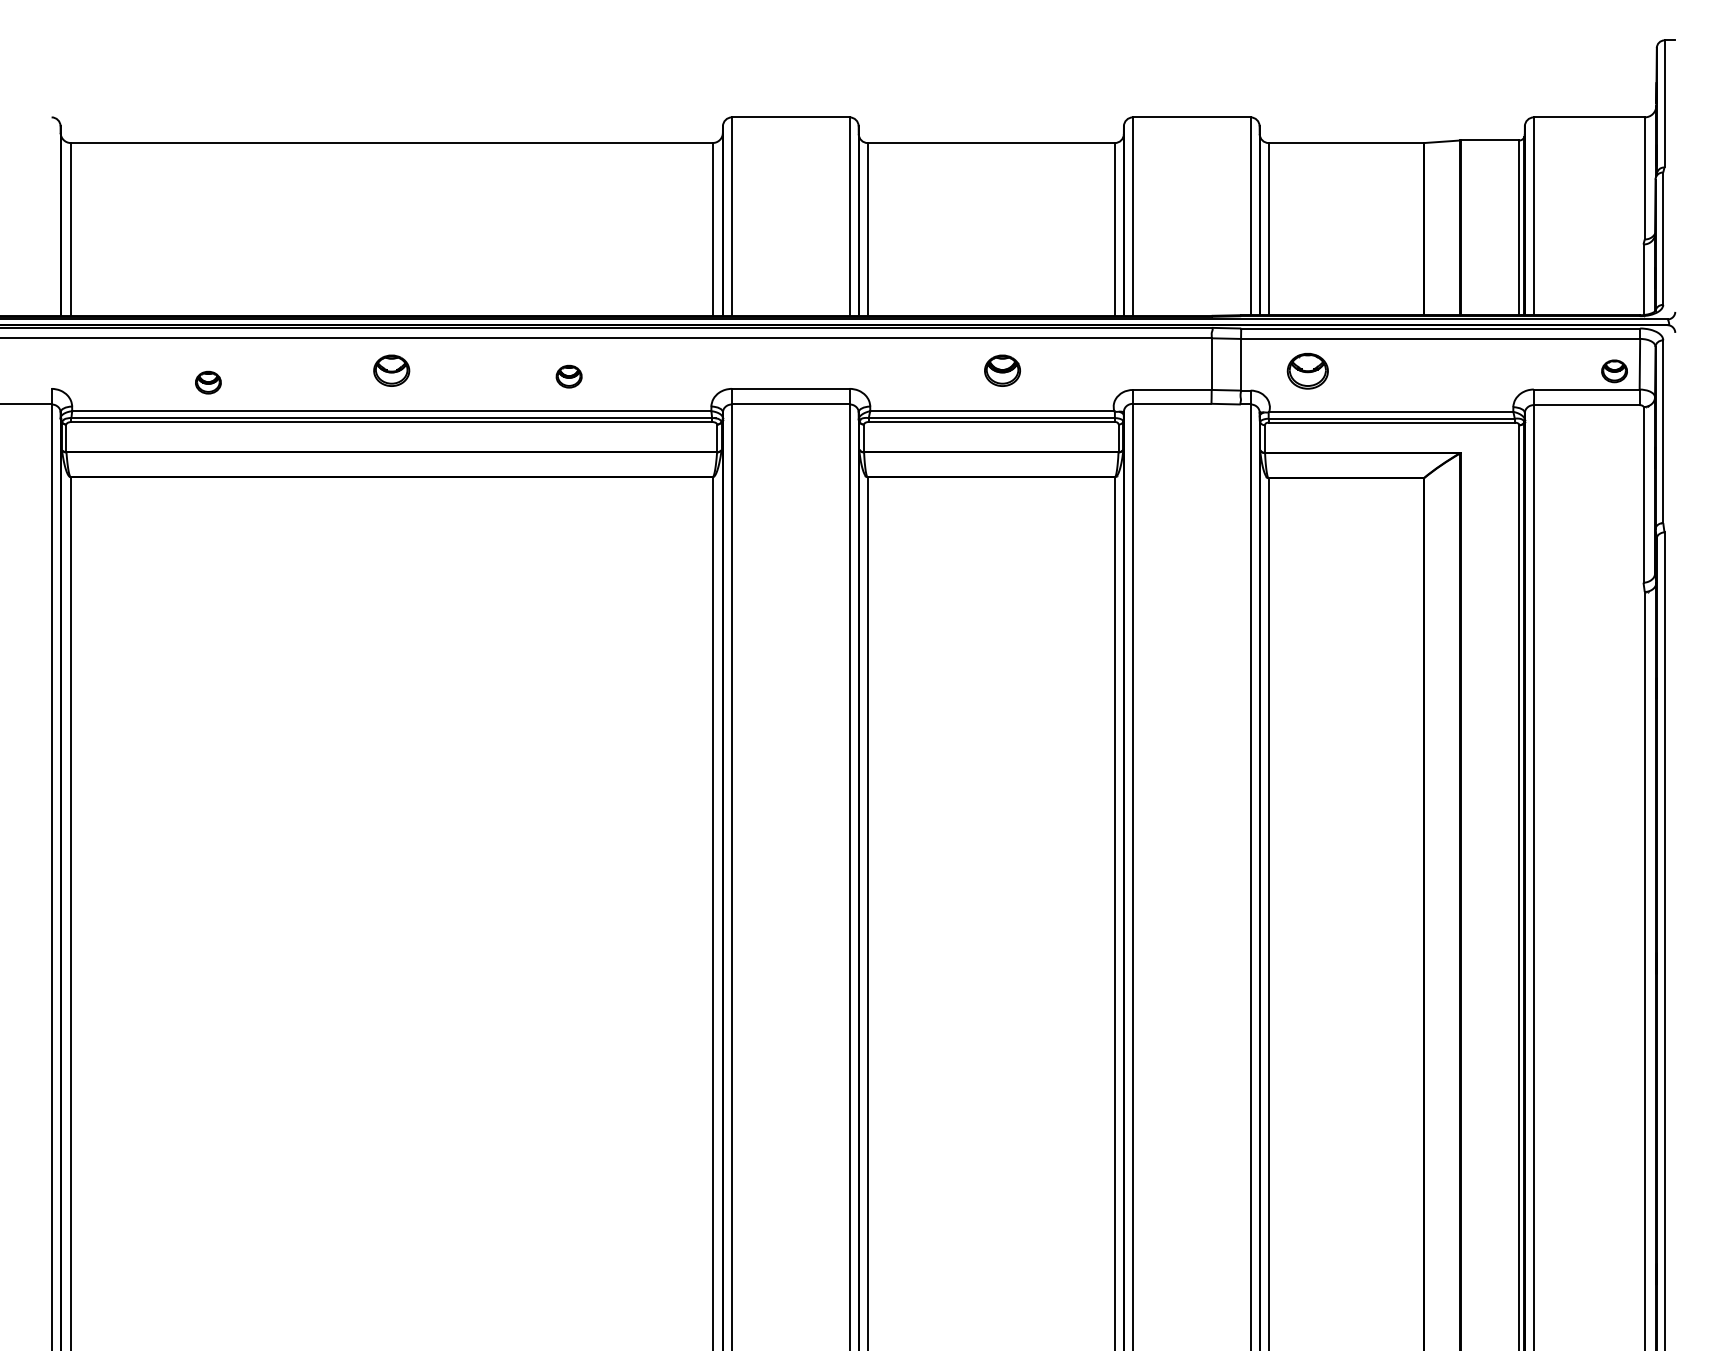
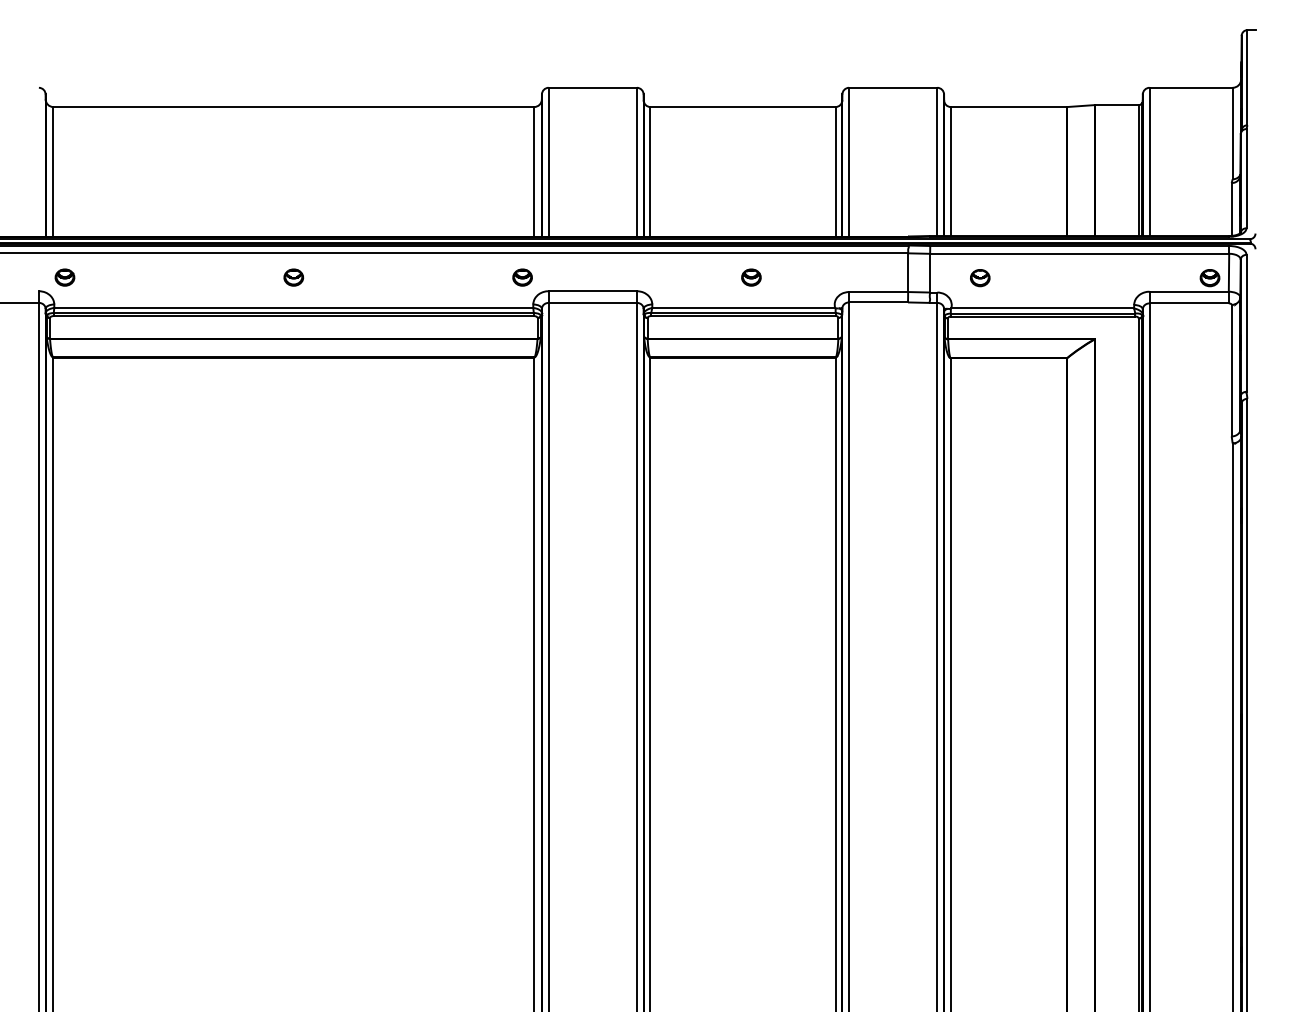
part: (391, 370) -> (293, 277), size x0.71
part: (1002, 370) -> (751, 277), size x0.71
part: (1307, 371) -> (979, 278), size x0.62
part: (568, 376) -> (522, 277), moved
part: (208, 382) -> (65, 277), moved

